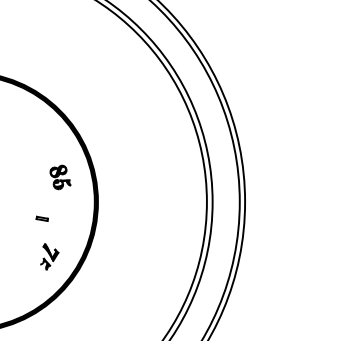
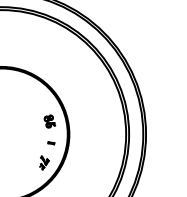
part: (42, 219) -> (51, 143), moved

